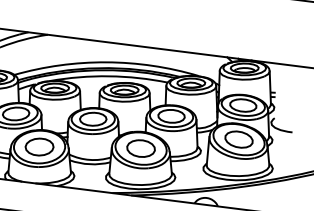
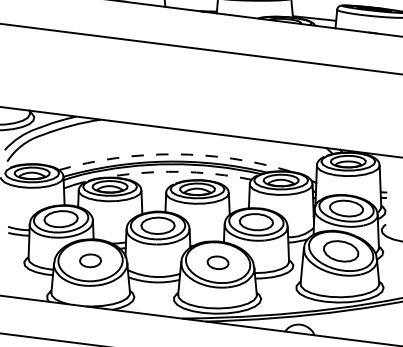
arc: (106, 62) -> (174, 154), solid -> dashed
arc: (108, 76) -> (177, 171), solid -> dashed
part: (39, 146) -> (90, 260), size x0.6
part: (140, 148) -> (217, 262), size x0.6

